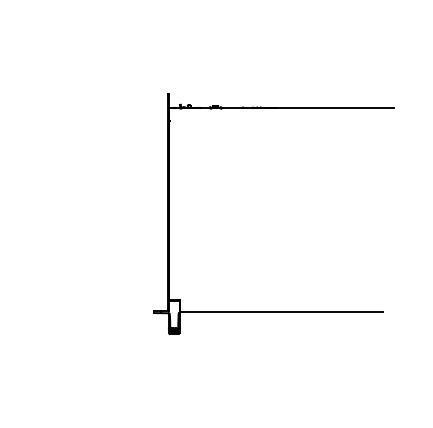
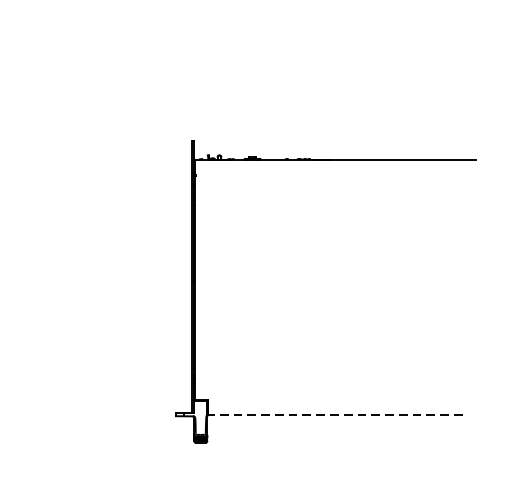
line: (281, 311) -> (335, 414), solid -> dashed

